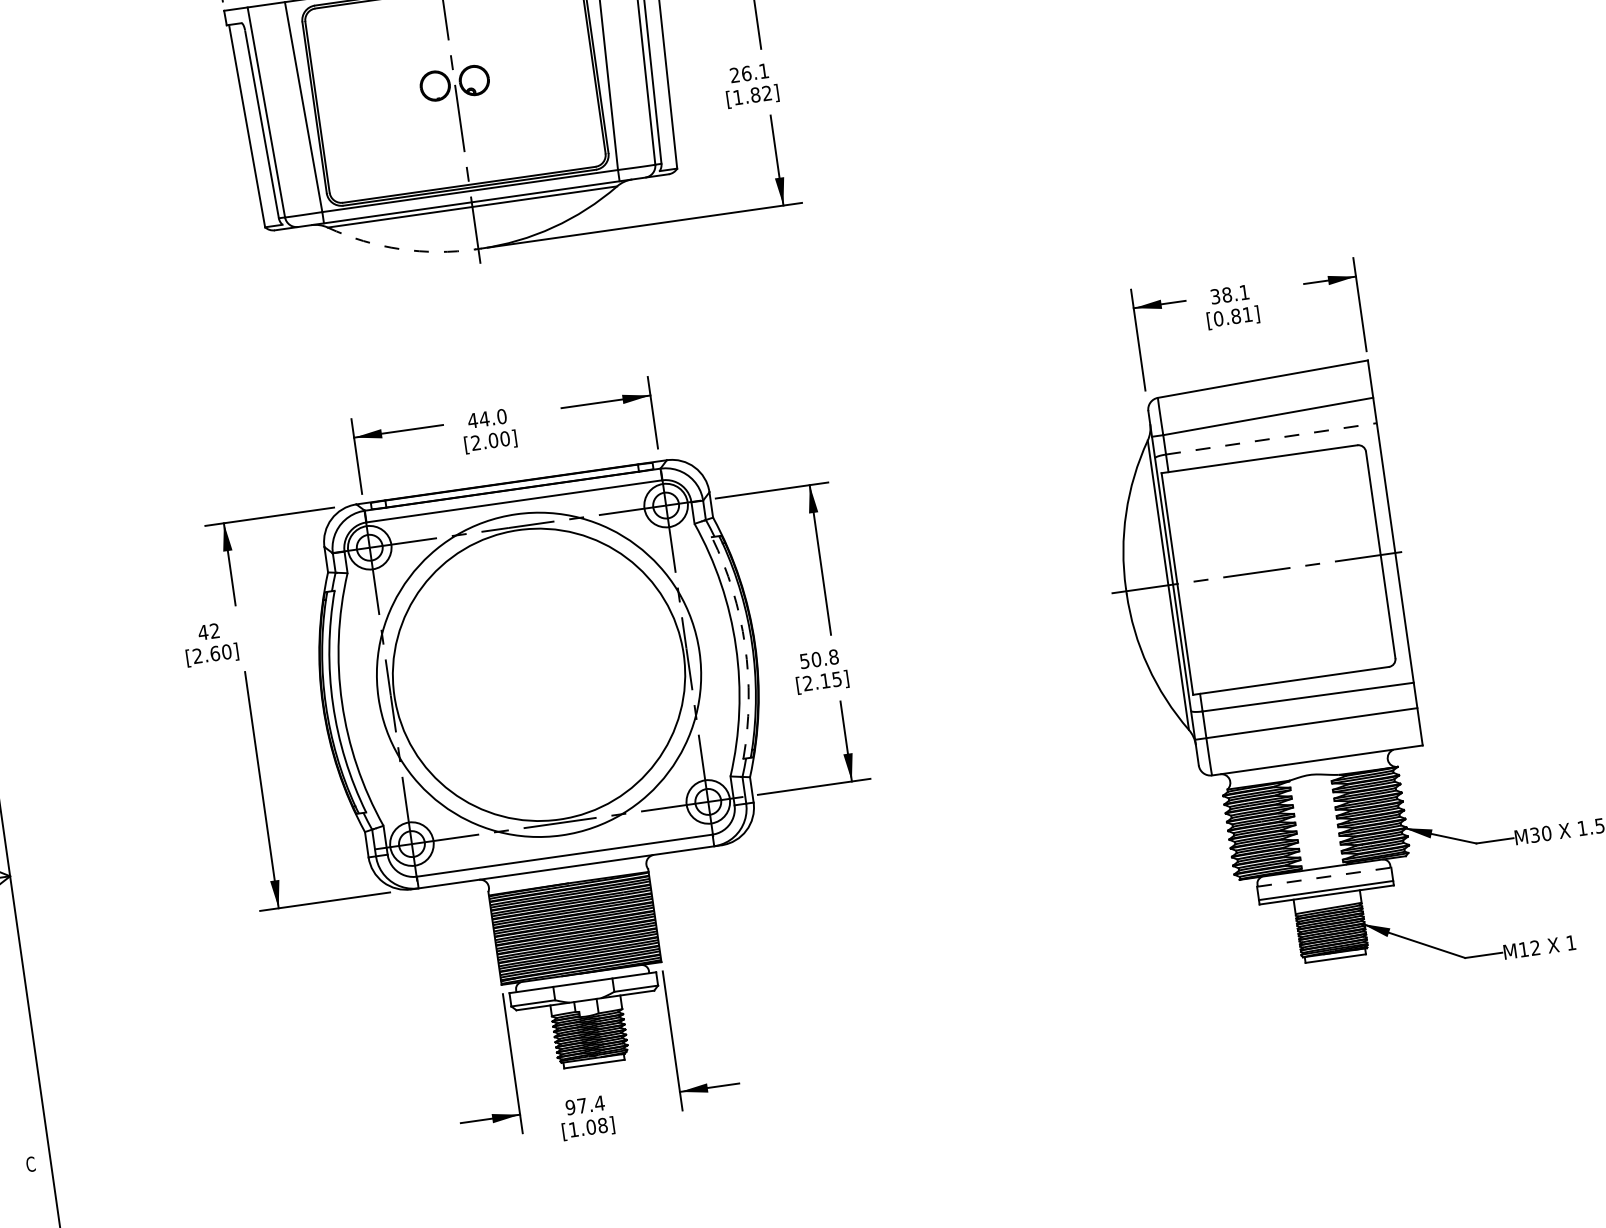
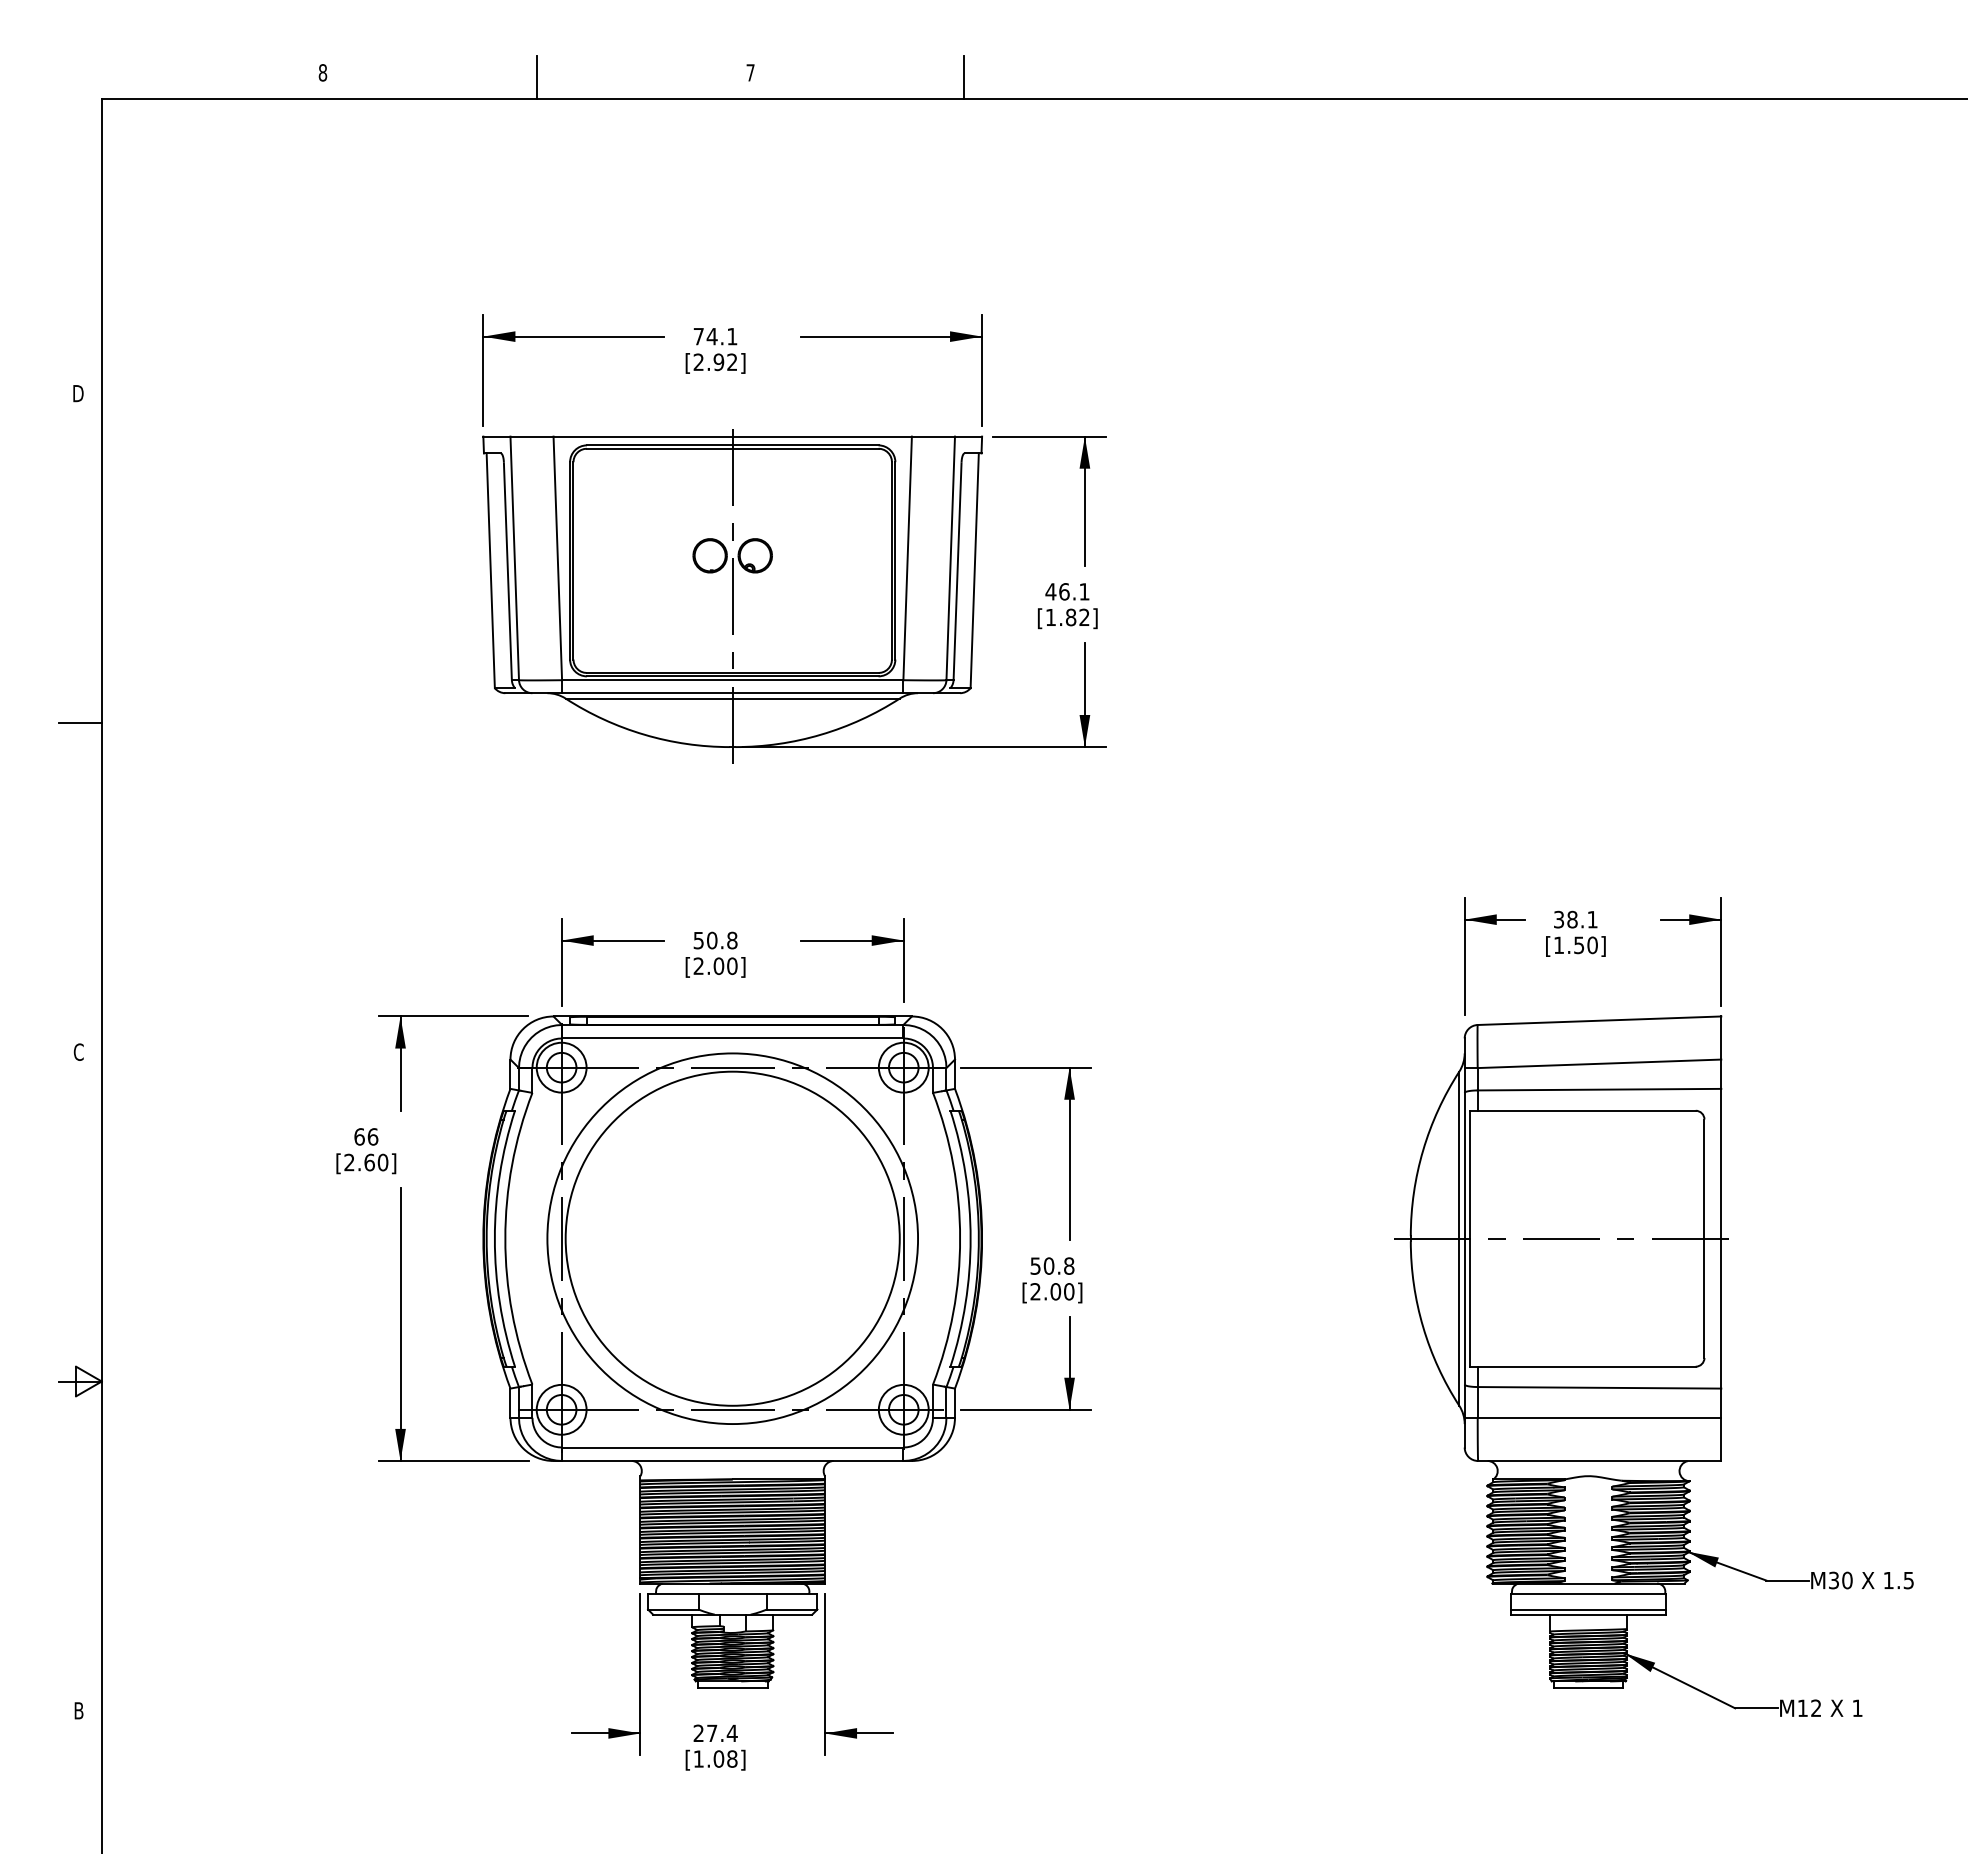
text: (734, 75) -> (1050, 591), 26.1 -> 46.1
arc: (400, 248) -> (644, 734), dashed -> solid
text: (1232, 316) -> (1575, 945), [0.81] -> [1.50]
text: (487, 418) -> (715, 940), 44.0 -> 50.8
line: (1271, 438) -> (1599, 1089), dashed -> solid
text: (209, 631) -> (366, 1136), 42 -> 66
arc: (744, 645) -> (970, 1238), dashed -> solid
text: (831, 679) -> (1062, 1291), [2.15] -> [2.00]
line: (1325, 877) -> (1589, 1594), dashed -> solid
text: (570, 1107) -> (698, 1733), 97.4 -> 27.4
text: (30, 1164) -> (78, 1710), C -> B

